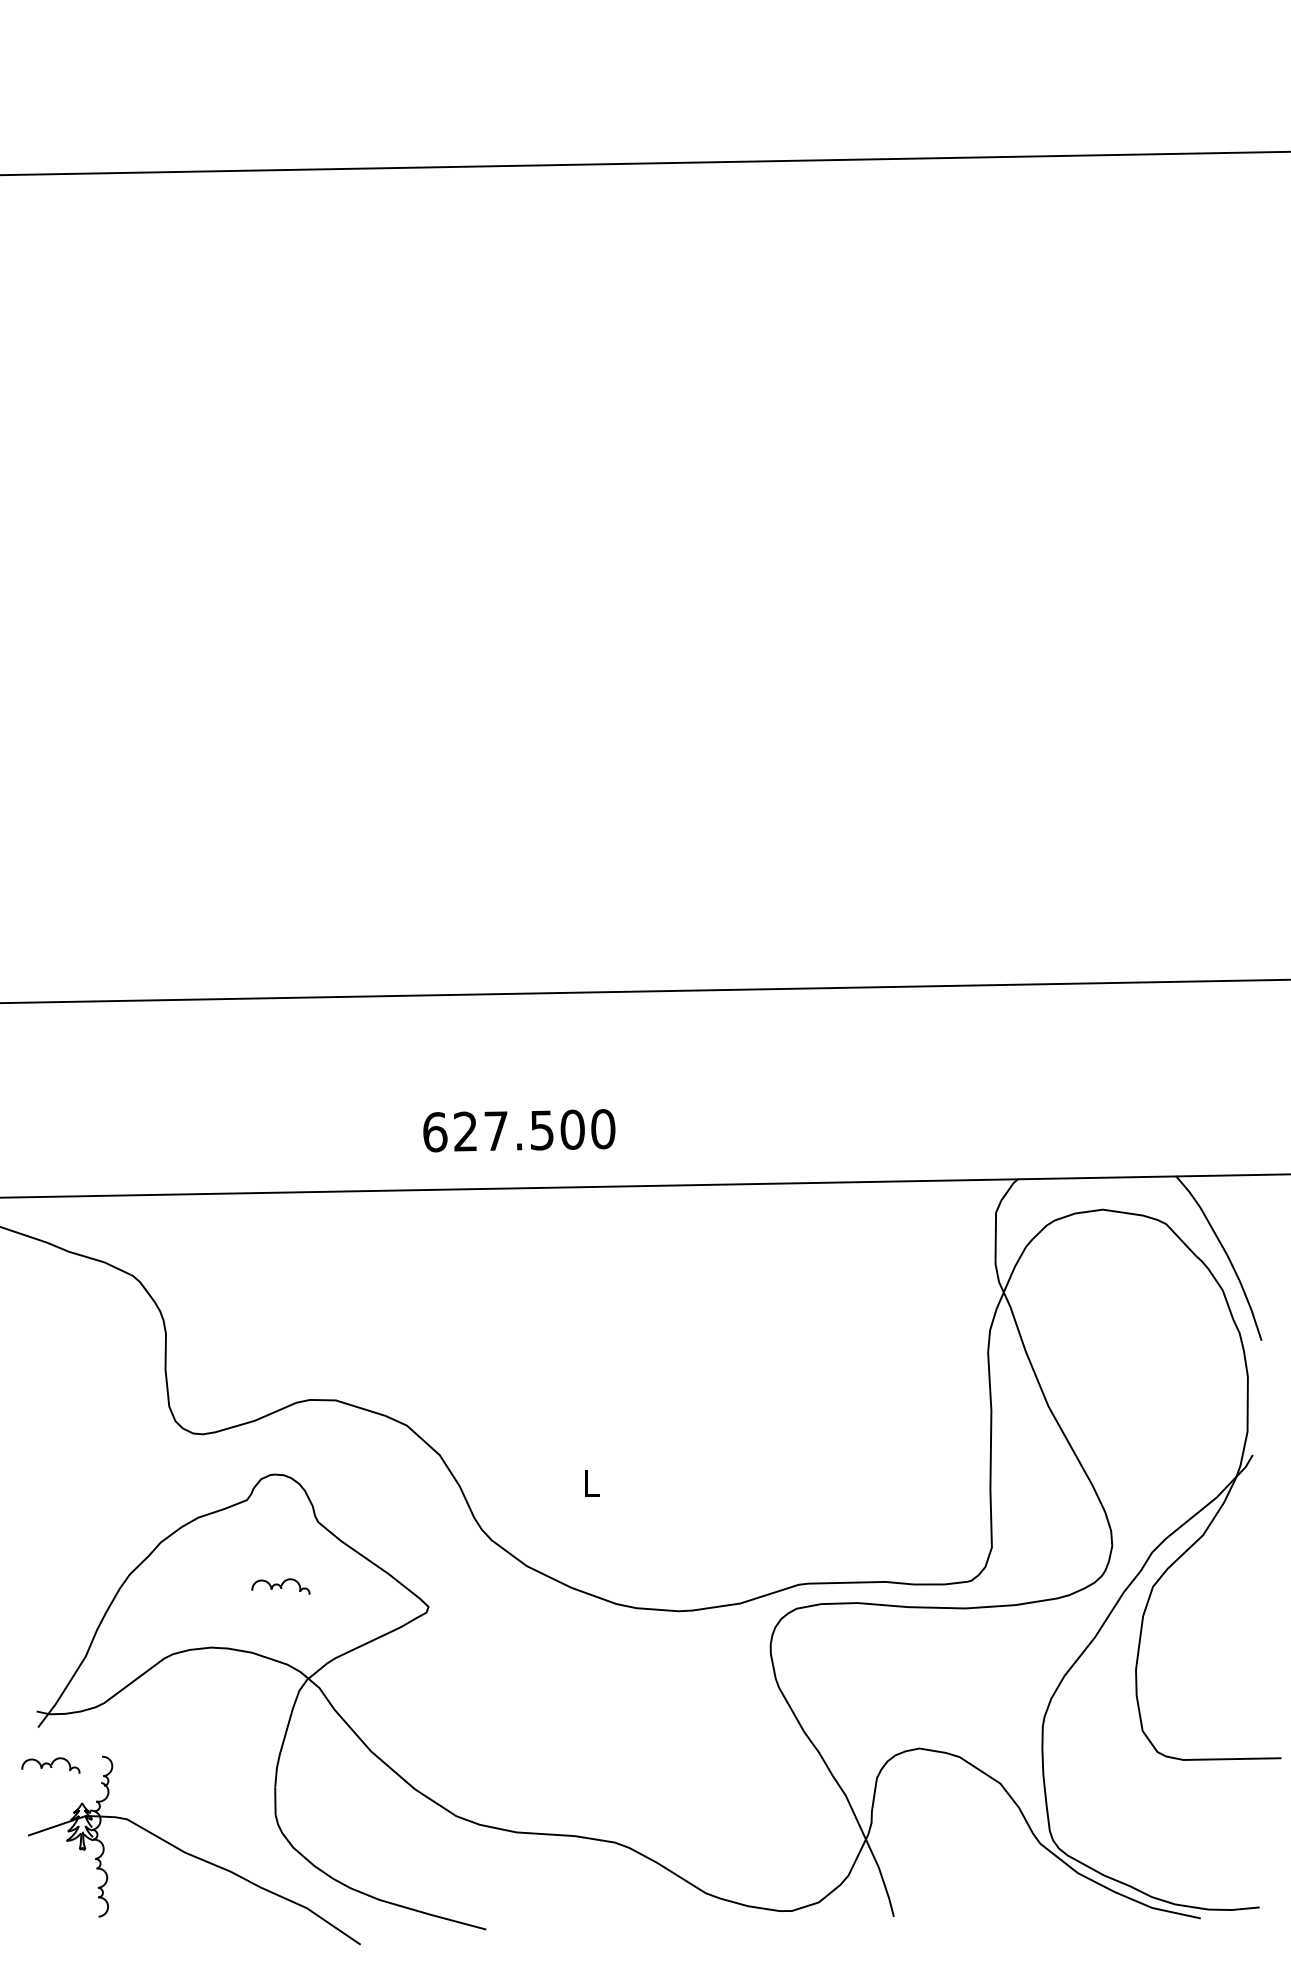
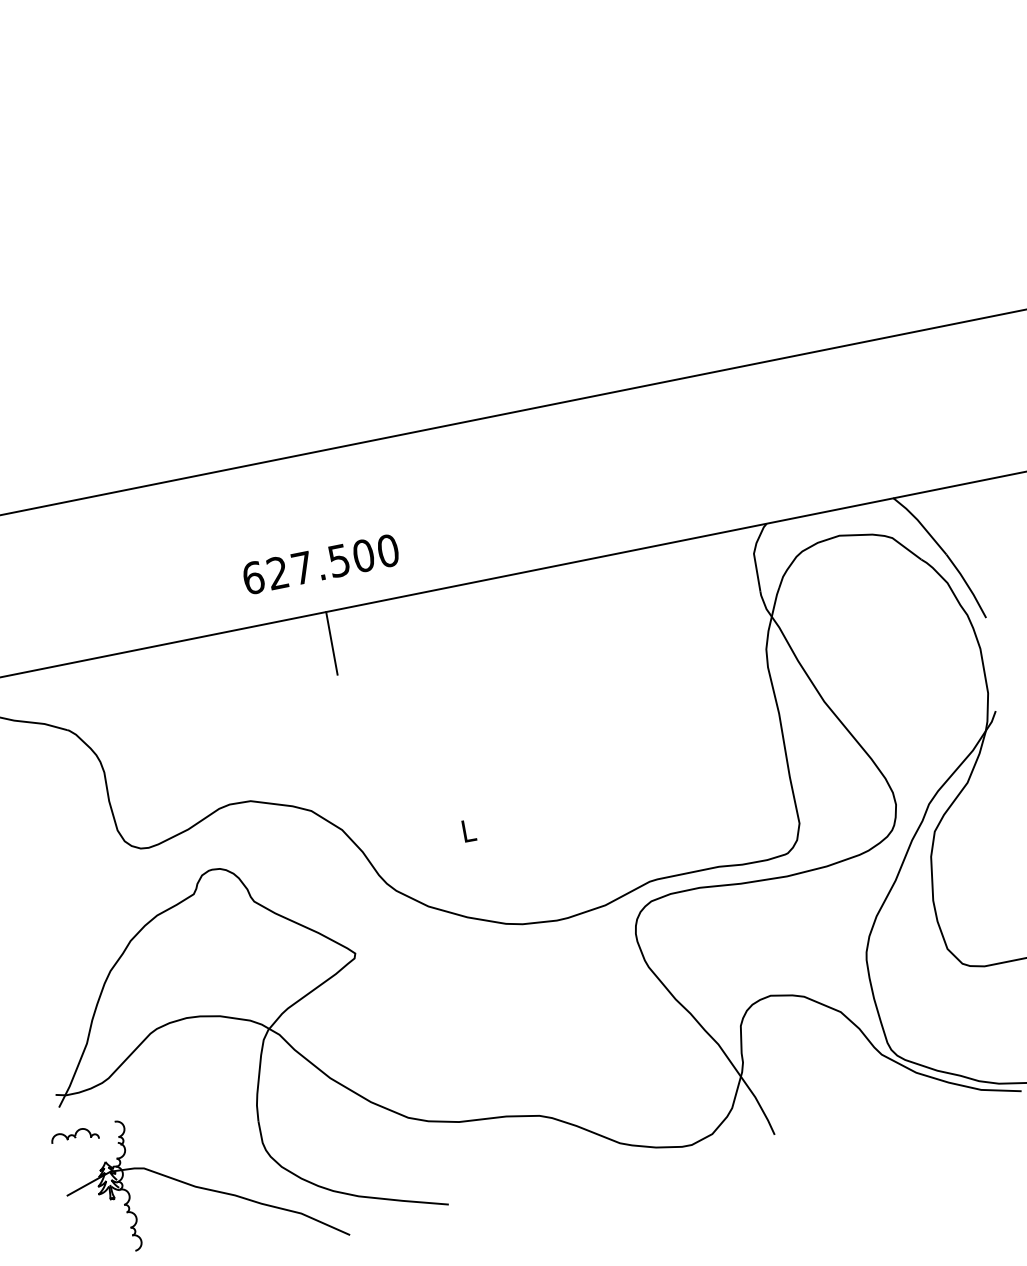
text: (519, 1130) -> (321, 564), moved
line: (468, 1228) -> (332, 643), added
part: (280, 1586) -> (233, 958), removed

